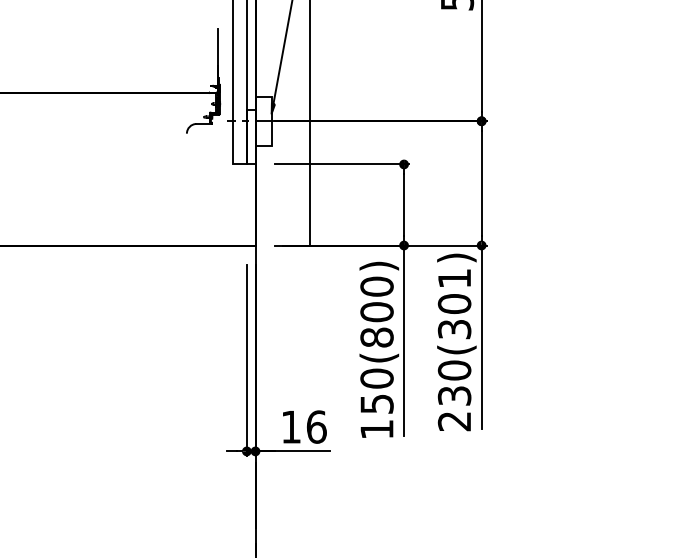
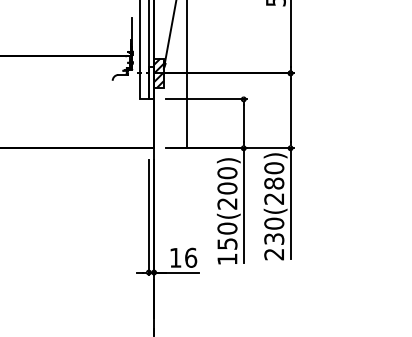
hatch: (262, 119) -> (158, 72), added
text: (455, 303) -> (274, 183), 230(301) -> 230(280)
text: (377, 336) -> (227, 203), 150(800) -> 150(200)

